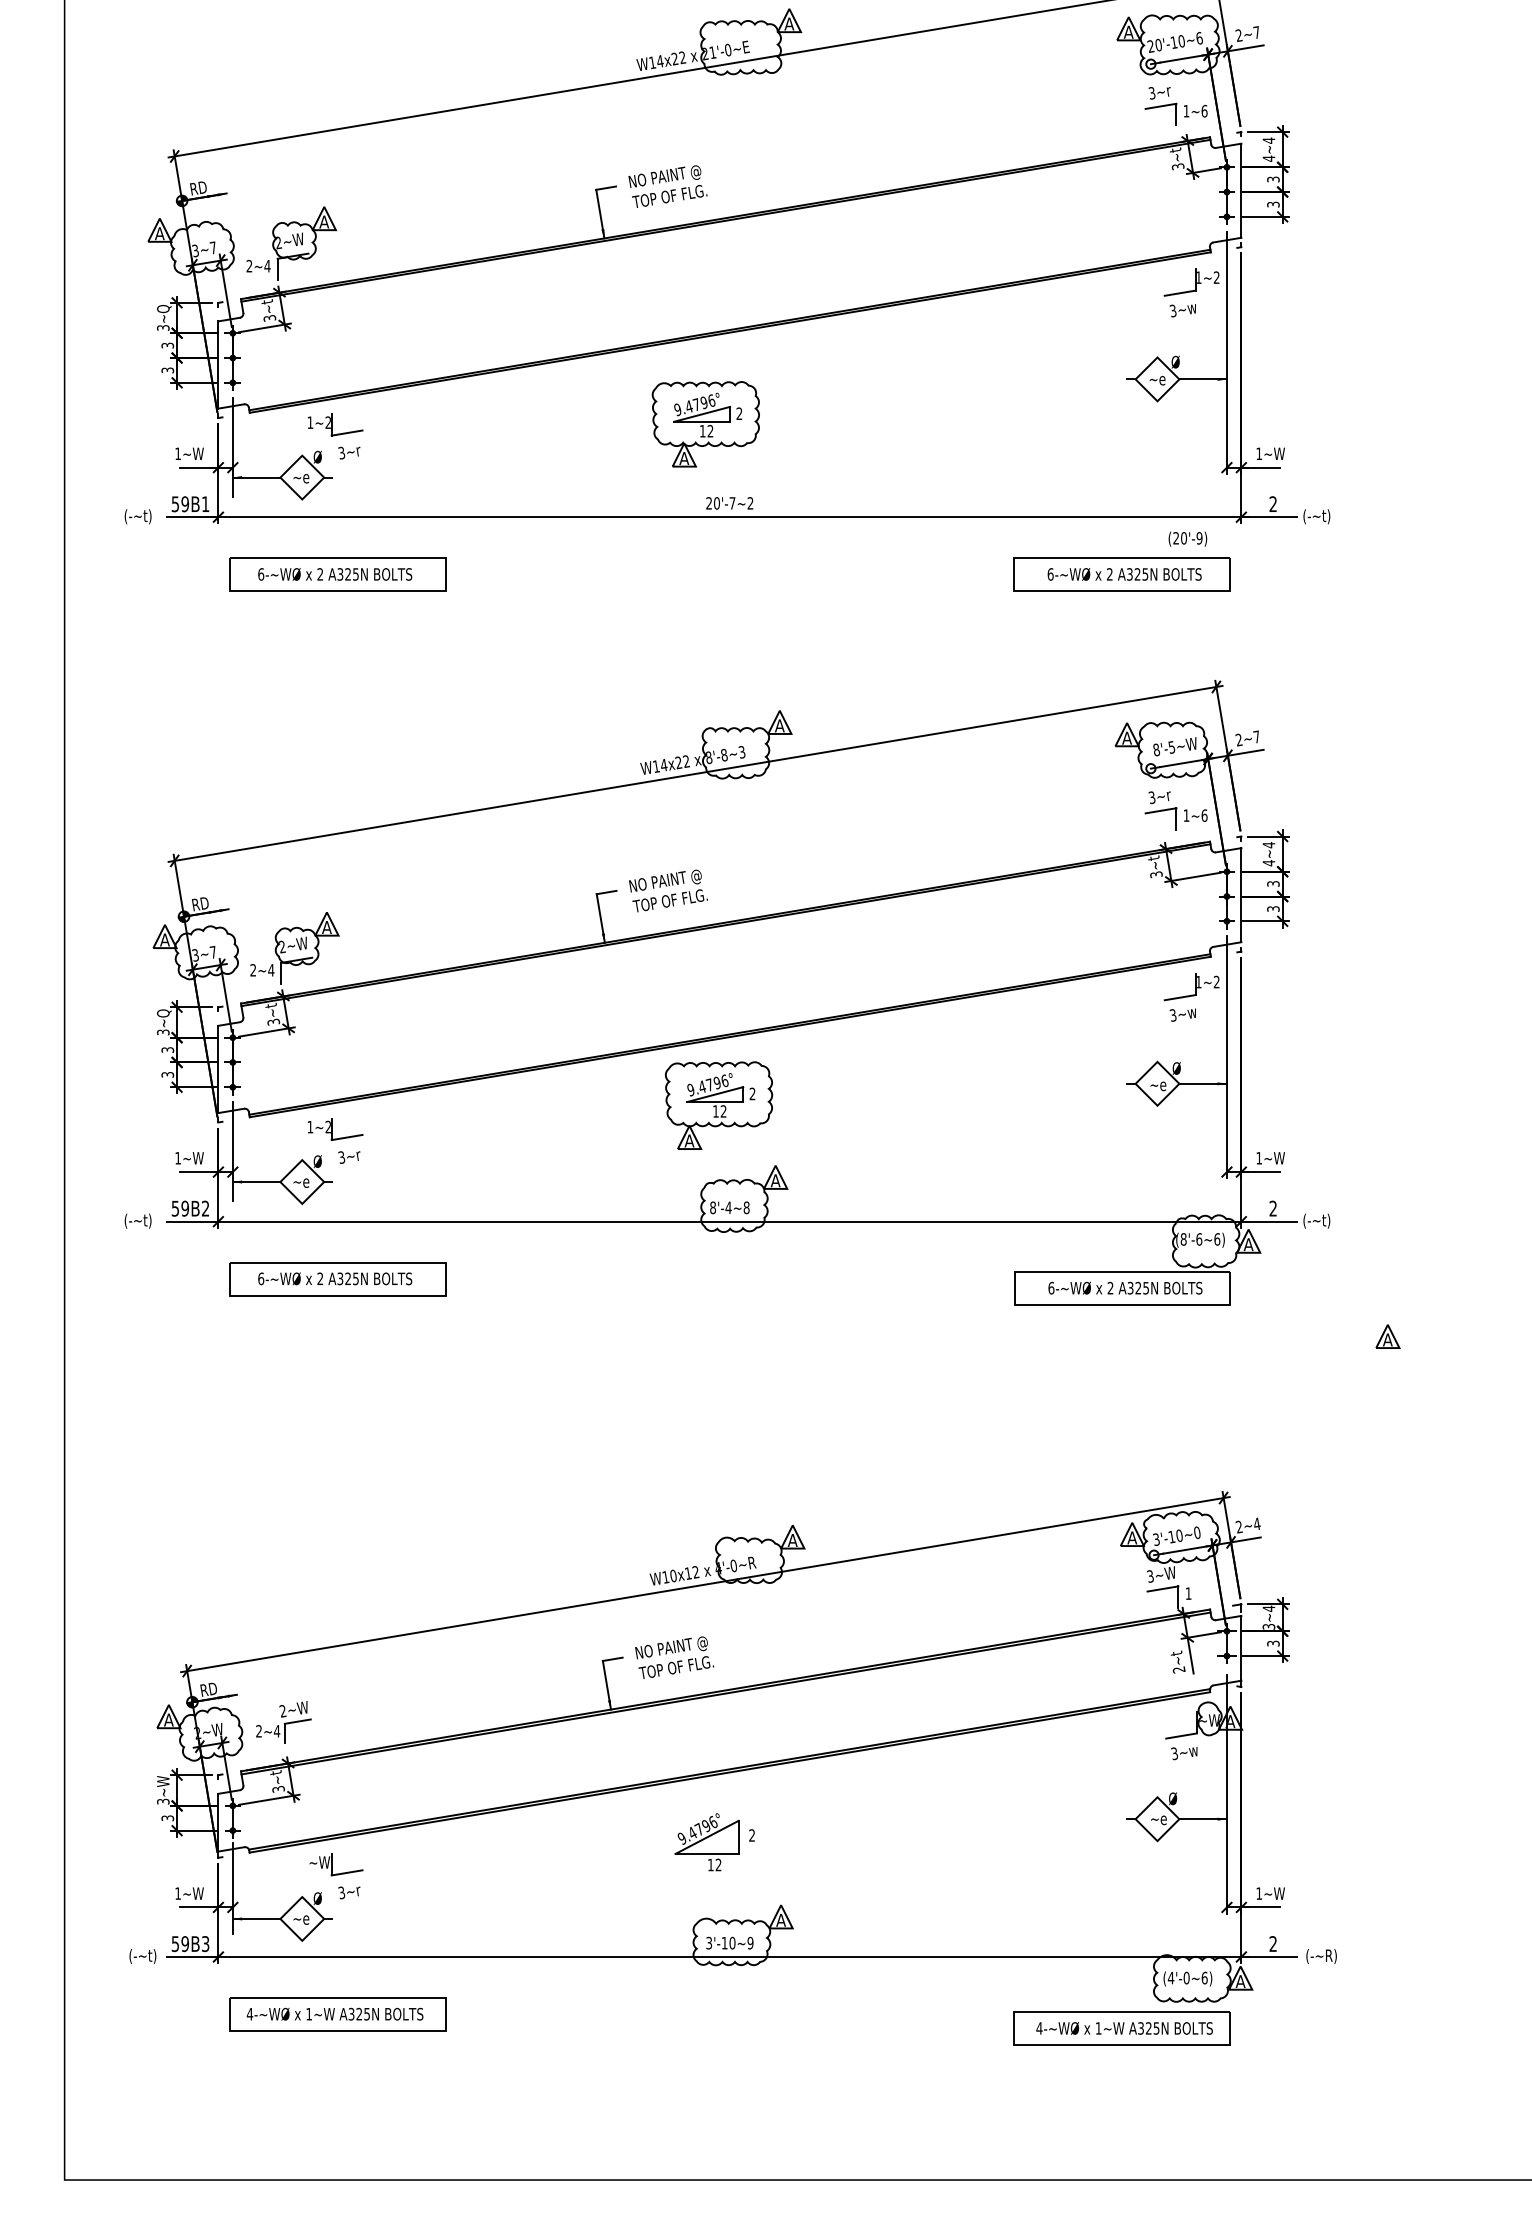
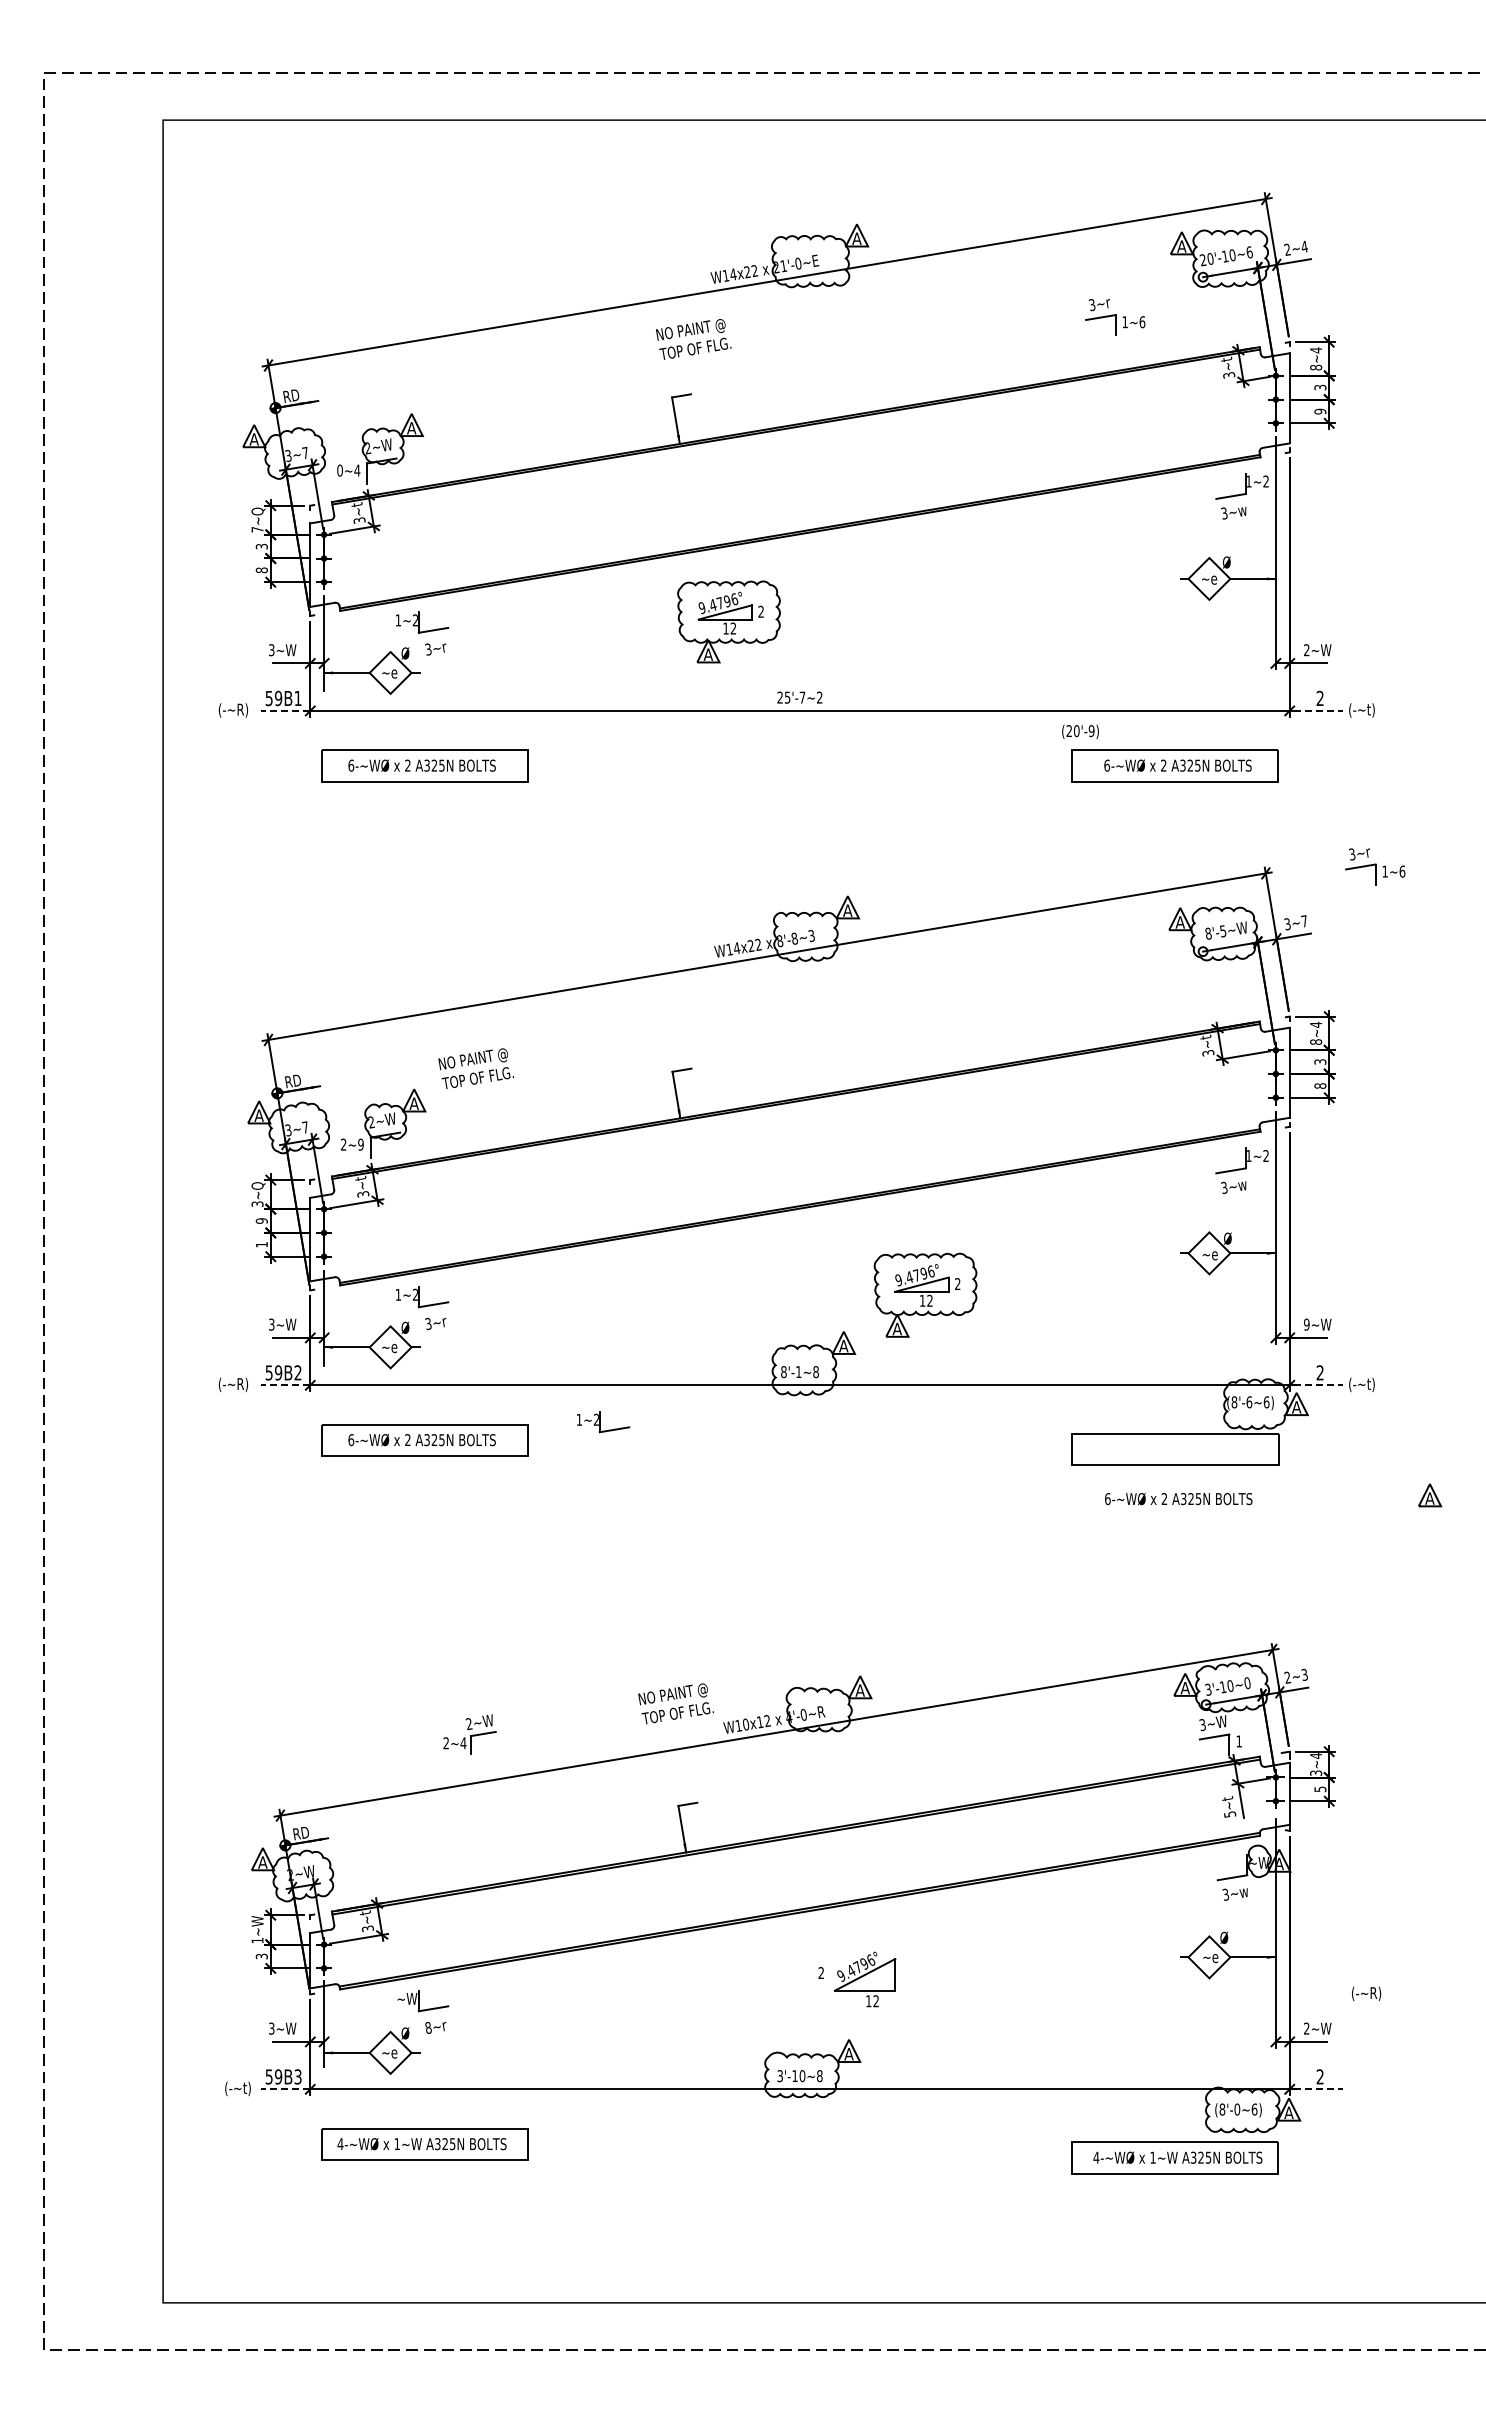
text: (1256, 32) -> (1304, 246), 2~7 -> 2~4
part: (1176, 106) -> (1115, 317), moved
text: (1269, 158) -> (1316, 367), 4~4 -> 8~4
text: (667, 186) -> (693, 339), moved
text: (1273, 204) -> (1320, 411), 3 -> 9
text: (248, 266) -> (339, 470), 2~4 -> 0~4
text: (163, 327) -> (257, 529), 3~Q -> 7~Q
text: (167, 370) -> (261, 570), 3 -> 8
part: (705, 423) -> (728, 621), moved
text: (177, 454) -> (271, 650), 1~W -> 3~W
text: (1258, 454) -> (1306, 650), 1~W -> 2~W
text: (716, 503) -> (787, 697), 20'-7~2 -> 25'-7~2
text: (138, 516) -> (233, 710), (-~t) -> (-~R)
line: (192, 516) -> (285, 710), solid -> dashed
line: (1271, 516) -> (1318, 710), solid -> dashed
text: (1187, 538) -> (1080, 731), moved
text: (1239, 740) -> (1287, 924), 2~7 -> 3~7
part: (1176, 810) -> (1375, 866), moved
text: (1269, 863) -> (1316, 1042), 4~4 -> 8~4
text: (667, 890) -> (475, 1068), moved
text: (1273, 908) -> (1320, 1085), 3 -> 8
text: (270, 970) -> (360, 1144), 2~4 -> 2~9
text: (167, 1049) -> (261, 1220), 3 -> 9
text: (167, 1074) -> (261, 1244), 3 -> 1
part: (718, 1104) -> (925, 1294), moved
text: (177, 1158) -> (271, 1324), 1~W -> 3~W
text: (1258, 1158) -> (1306, 1324), 1~W -> 9~W
text: (728, 1207) -> (798, 1371), 8'-4~8 -> 8'-1~8
text: (138, 1220) -> (233, 1384), (-~t) -> (-~R)
line: (192, 1221) -> (285, 1385), solid -> dashed
line: (1271, 1221) -> (1318, 1385), solid -> dashed
part: (524, 1260) -> (603, 1422), added
text: (1125, 1288) -> (1178, 1499), moved
text: (1256, 1523) -> (1304, 1674), 2~4 -> 2~3
text: (1272, 1642) -> (1319, 1788), 3 -> 5
text: (674, 1657) -> (675, 1703), moved
text: (1179, 1669) -> (1230, 1814), 2~t -> 5~t
part: (283, 1722) -> (469, 1734), moved
text: (163, 1801) -> (257, 1940), 3~W -> 1~W
part: (706, 1842) -> (864, 1979), moved
text: (177, 1893) -> (271, 2028), 1~W -> 3~W
text: (341, 1893) -> (428, 2028), 3~r -> 8~r
text: (1258, 1893) -> (1306, 2028), 1~W -> 2~W
text: (750, 1943) -> (819, 2076), 3'-10~9 -> 3'-10~8
text: (1321, 1956) -> (1366, 1993), moved
line: (192, 1957) -> (285, 2089), solid -> dashed
line: (1271, 1957) -> (1318, 2089), solid -> dashed
text: (1171, 1978) -> (1222, 2109), (4'-0~6) -> (8'-0~6)

